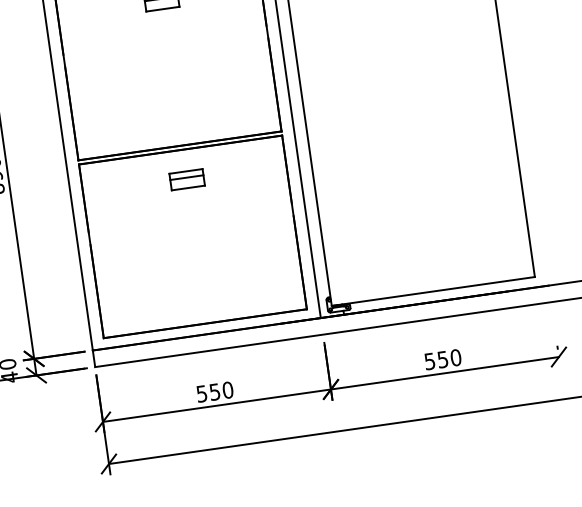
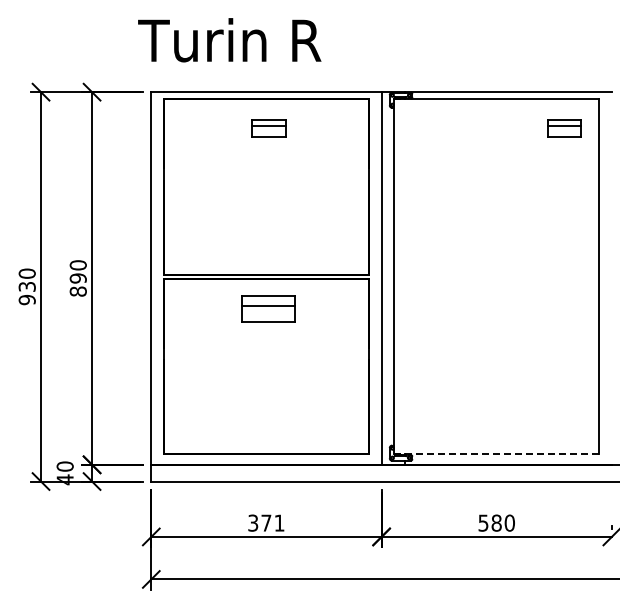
part: (186, 179) -> (268, 308), size x1.6
line: (433, 291) -> (496, 454), solid -> dashed
text: (442, 358) -> (496, 522), 550 -> 580
text: (215, 391) -> (266, 522), 550 -> 371

